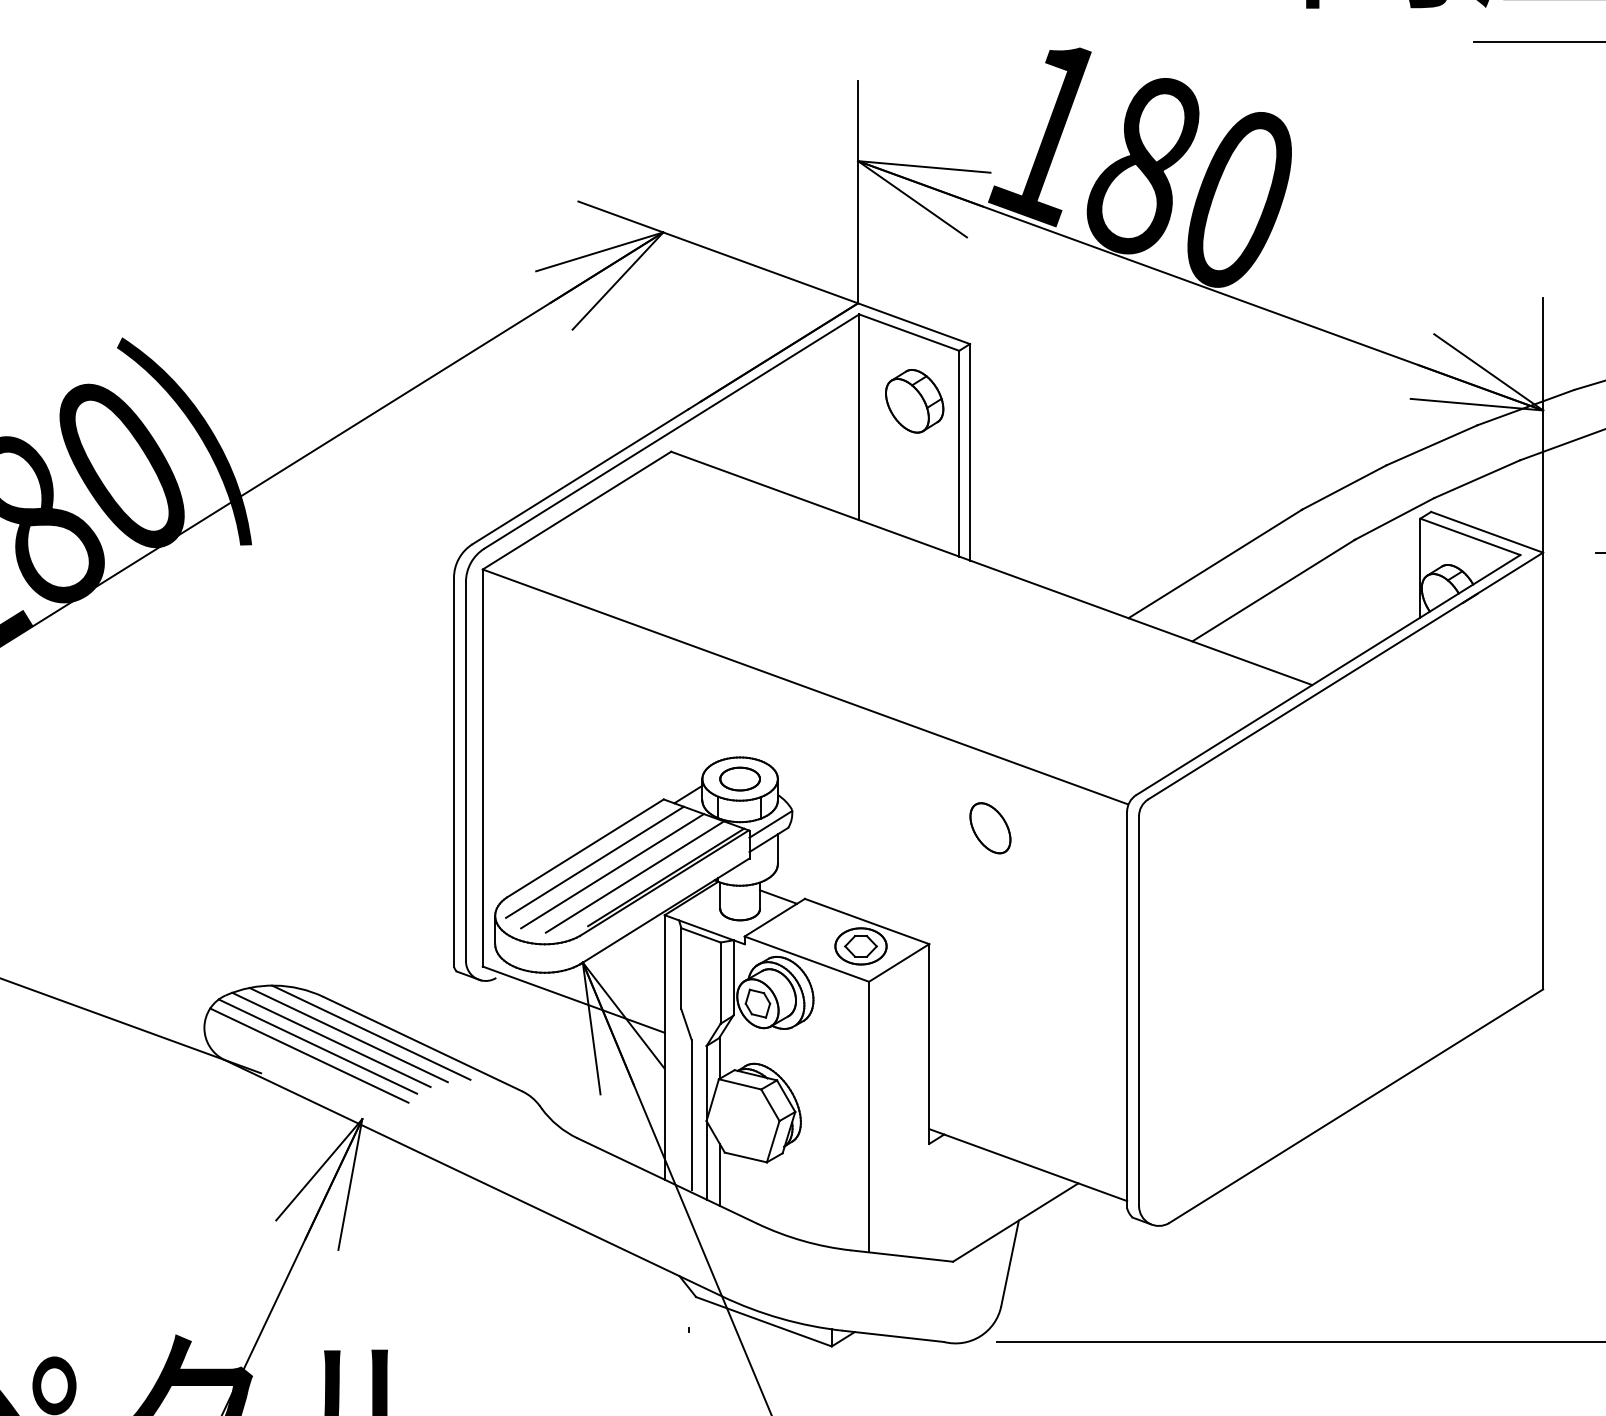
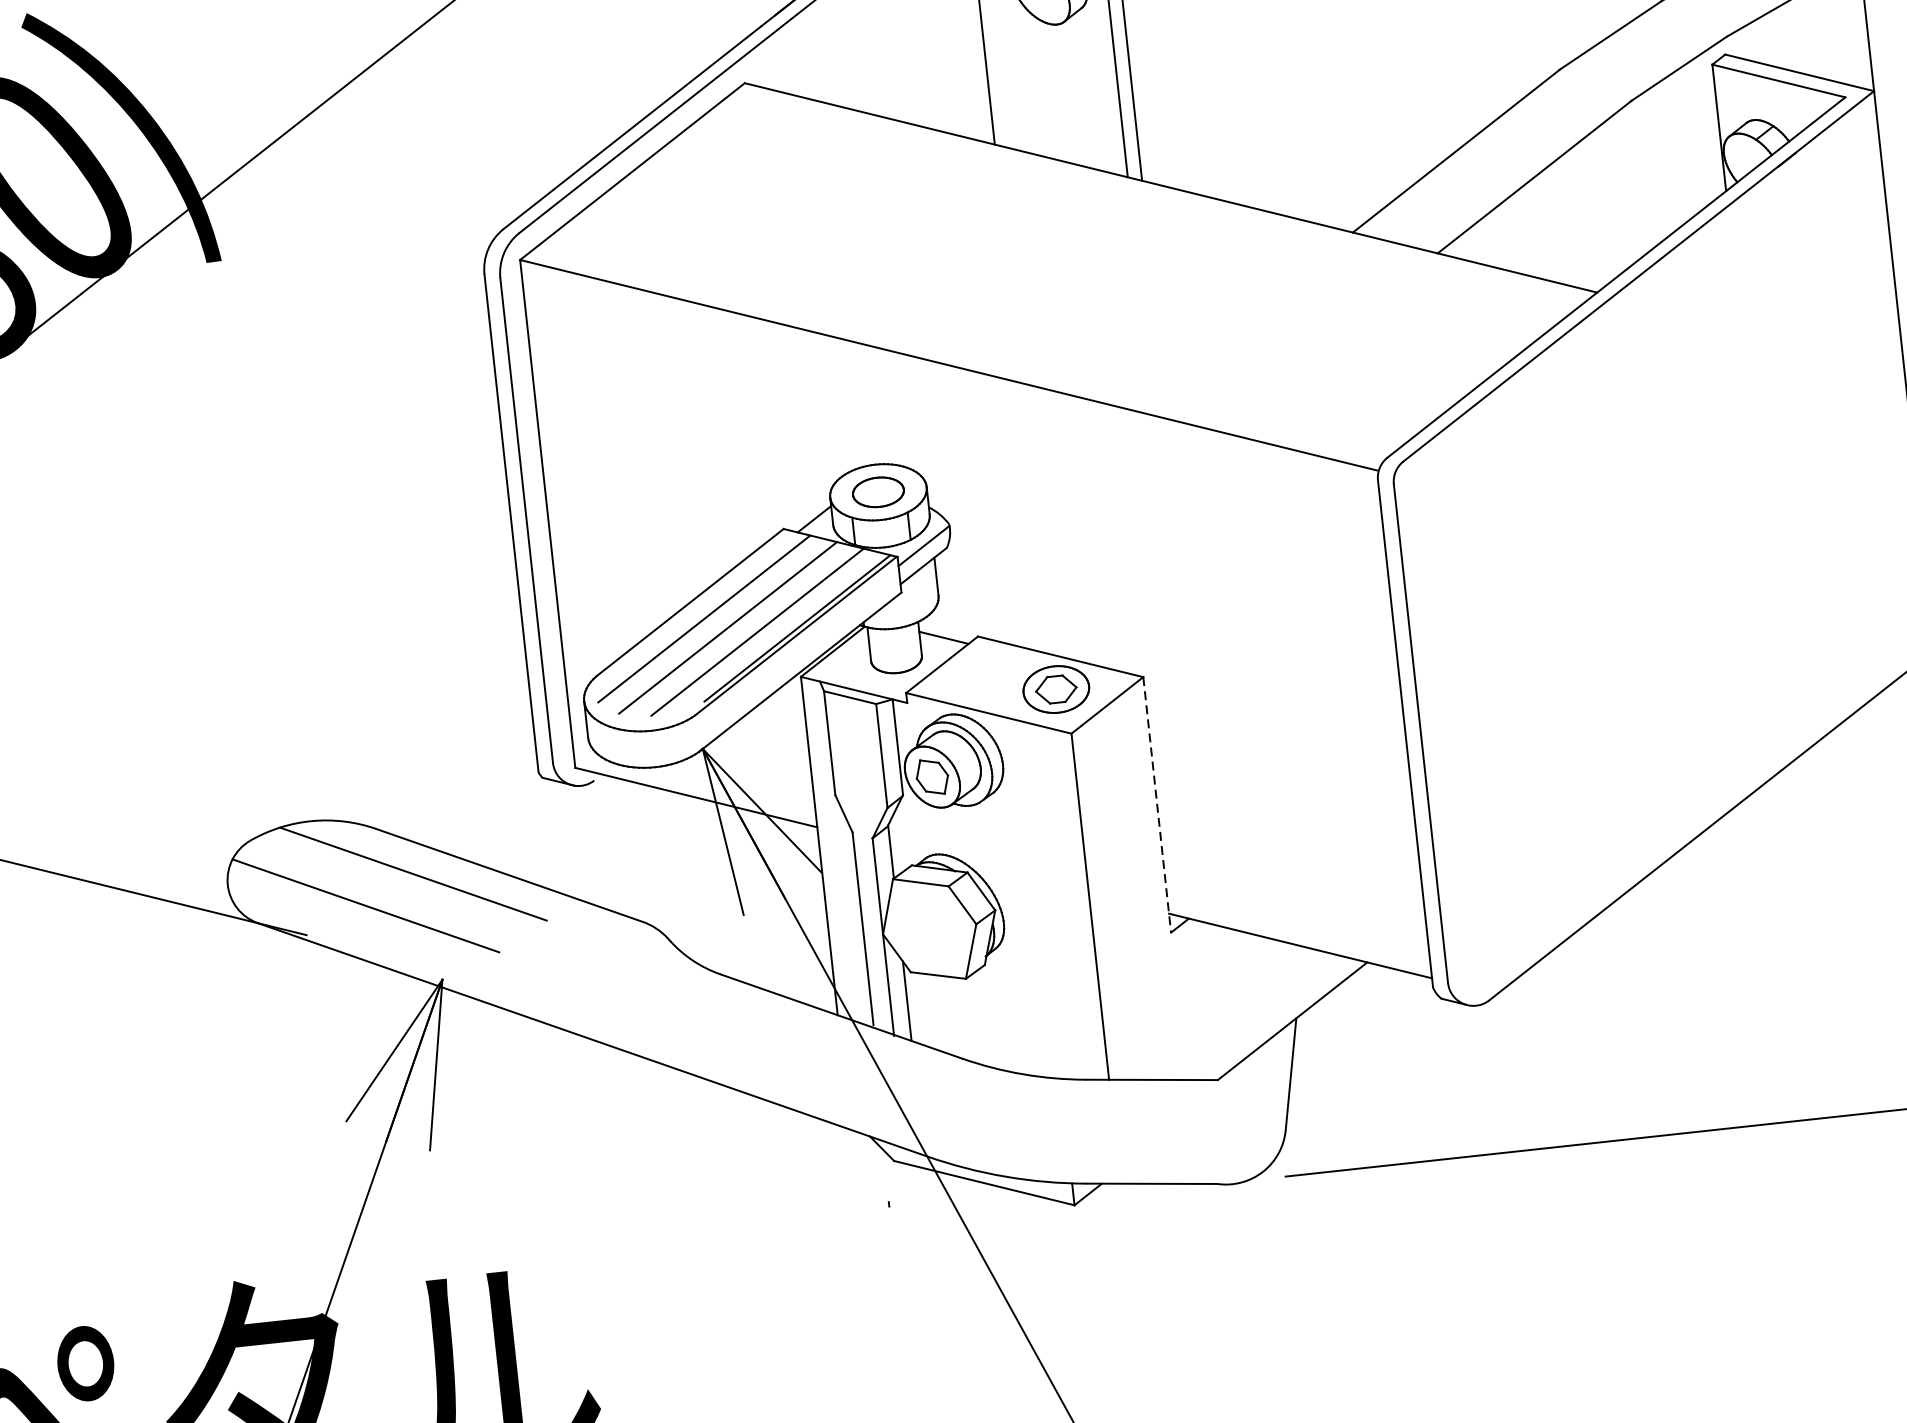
part: (990, 828) -> (1205, 520), removed
line: (371, 1032) -> (442, 867), removed
line: (331, 1039) -> (391, 882), removed
line: (929, 1044) -> (1157, 805), solid -> dashed
line: (317, 1046) -> (375, 893), removed

